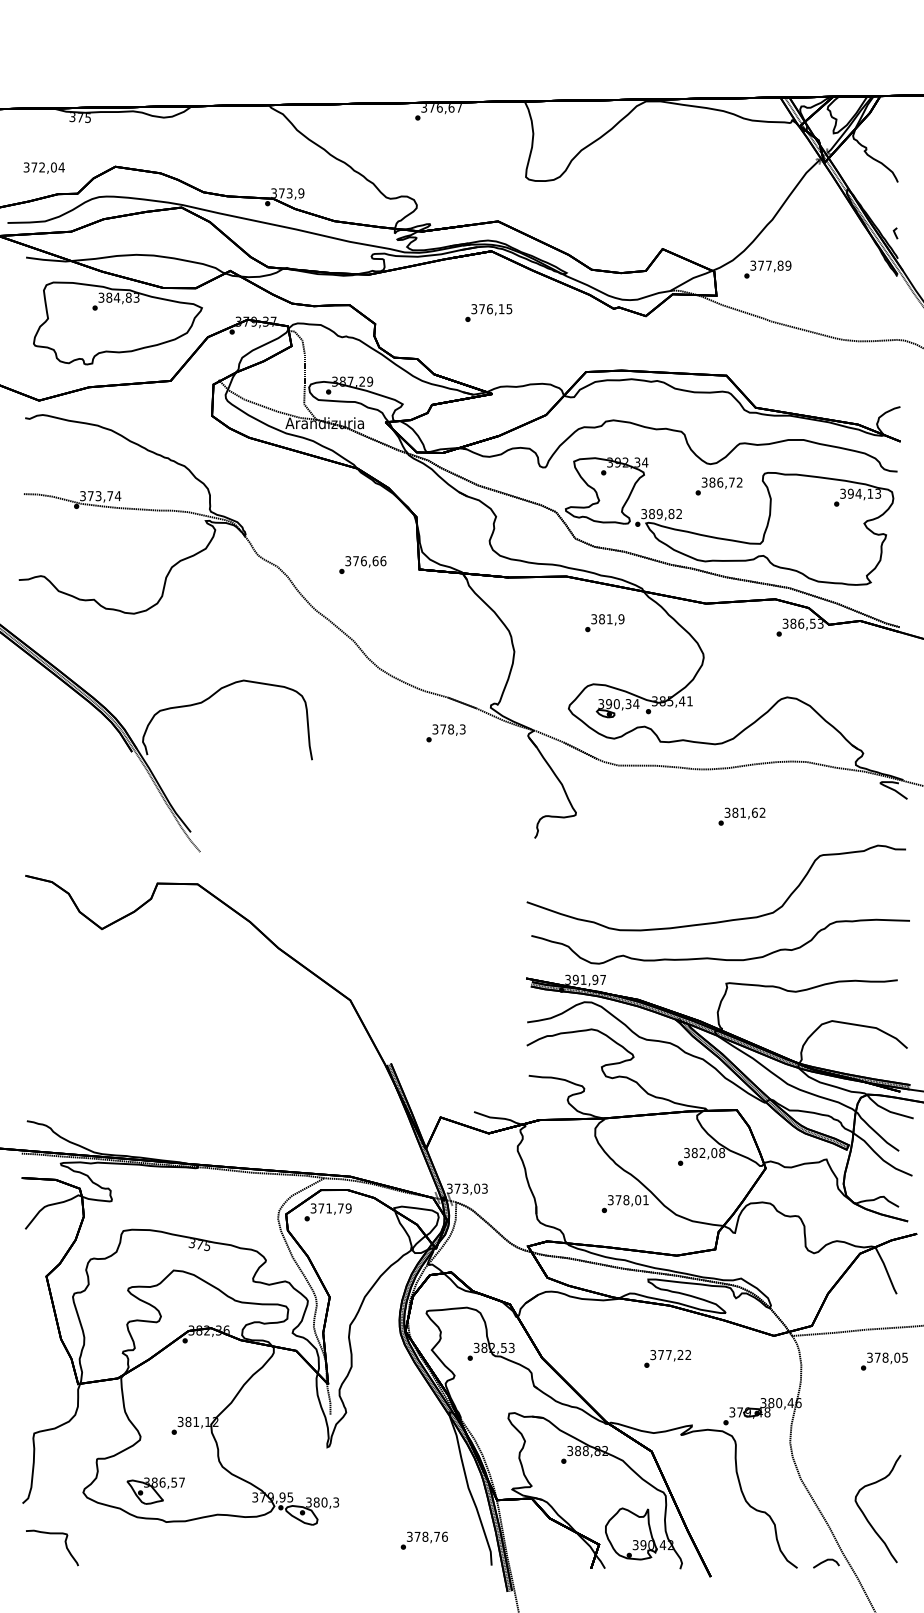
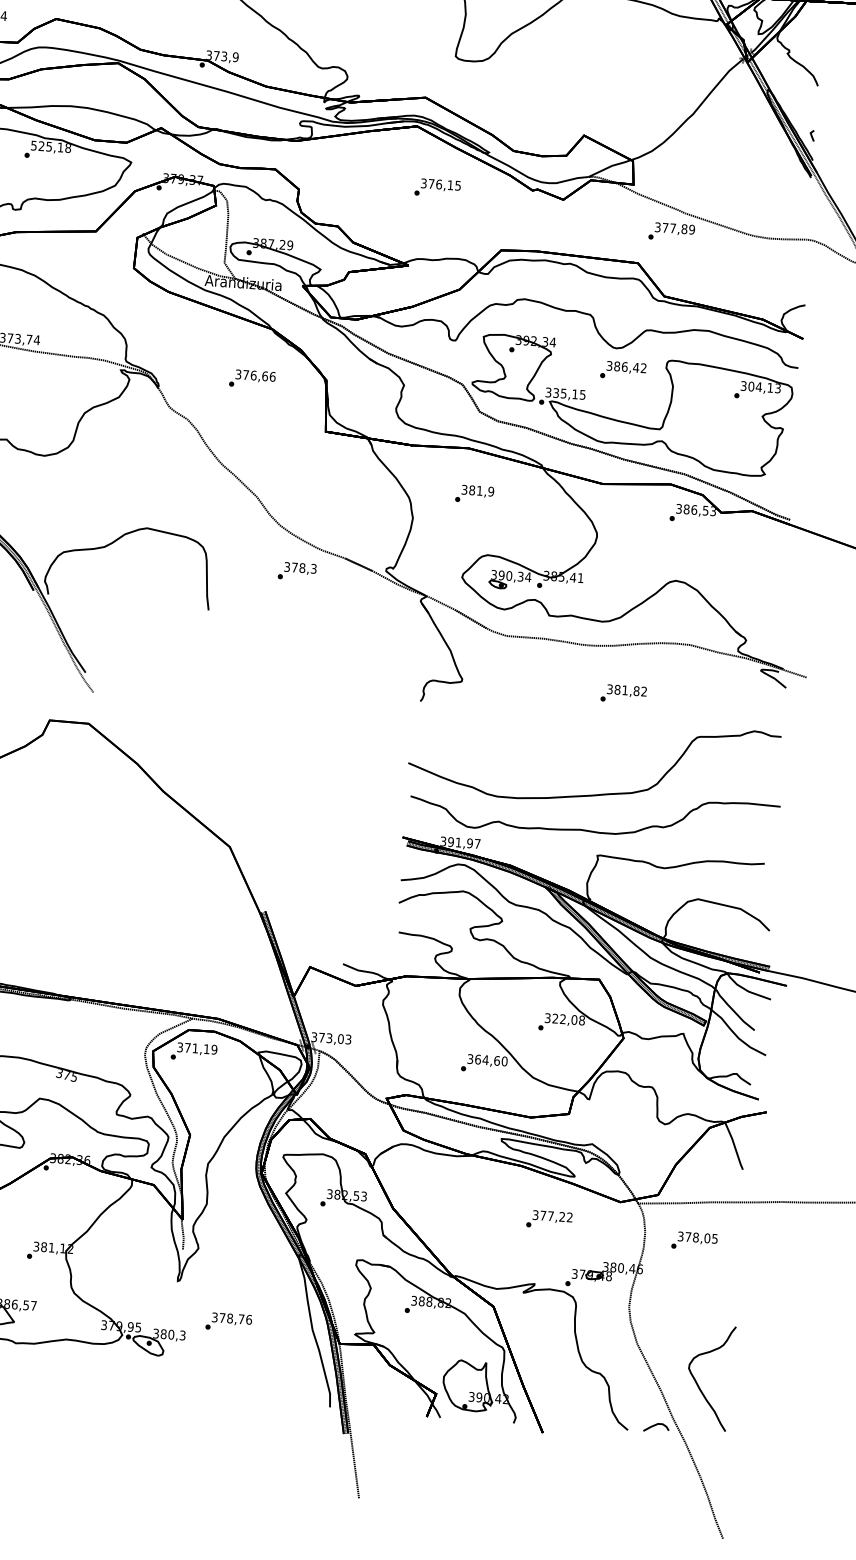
text: (767, 269) -> (671, 232), moved
text: (118, 297) -> (50, 146), 384,83 -> 525,18
text: (488, 312) -> (437, 187), moved
text: (731, 482) -> (635, 367), 386,72 -> 386,42
text: (850, 493) -> (751, 386), 394,13 -> 304,13
text: (665, 514) -> (569, 394), 389,82 -> 335,15
text: (362, 564) -> (252, 378), moved
text: (604, 623) -> (474, 494), moved
text: (445, 733) -> (296, 571), moved
text: (754, 812) -> (636, 690), 381,62 -> 381,82
text: (694, 1153) -> (555, 1019), 382,08 -> 322,08
text: (631, 1200) -> (490, 1060), 378,01 -> 364,60
text: (340, 1208) -> (206, 1049), 371,79 -> 371,19
text: (667, 1358) -> (549, 1219), moved
text: (884, 1361) -> (694, 1241), moved
text: (423, 1540) -> (228, 1321), moved

